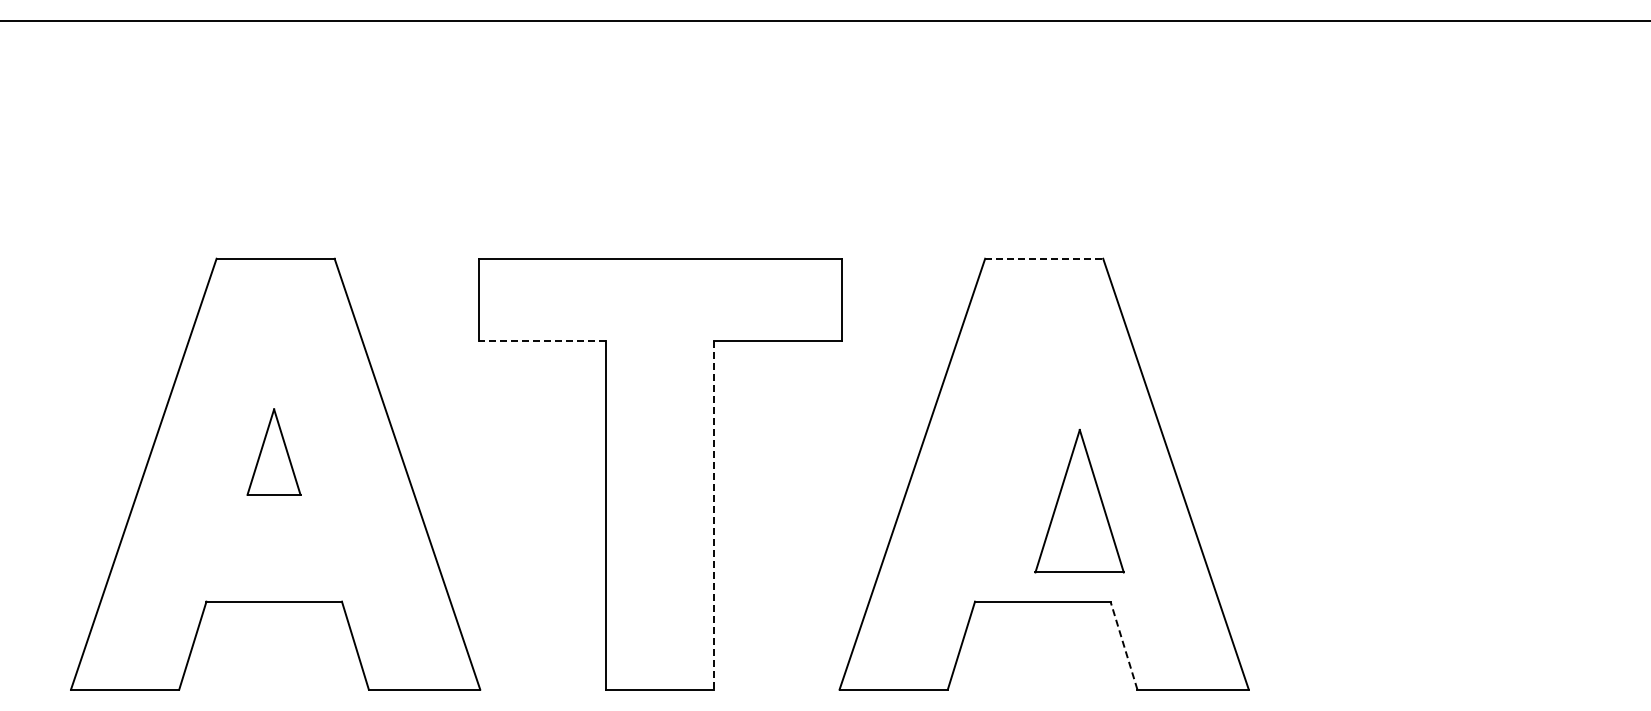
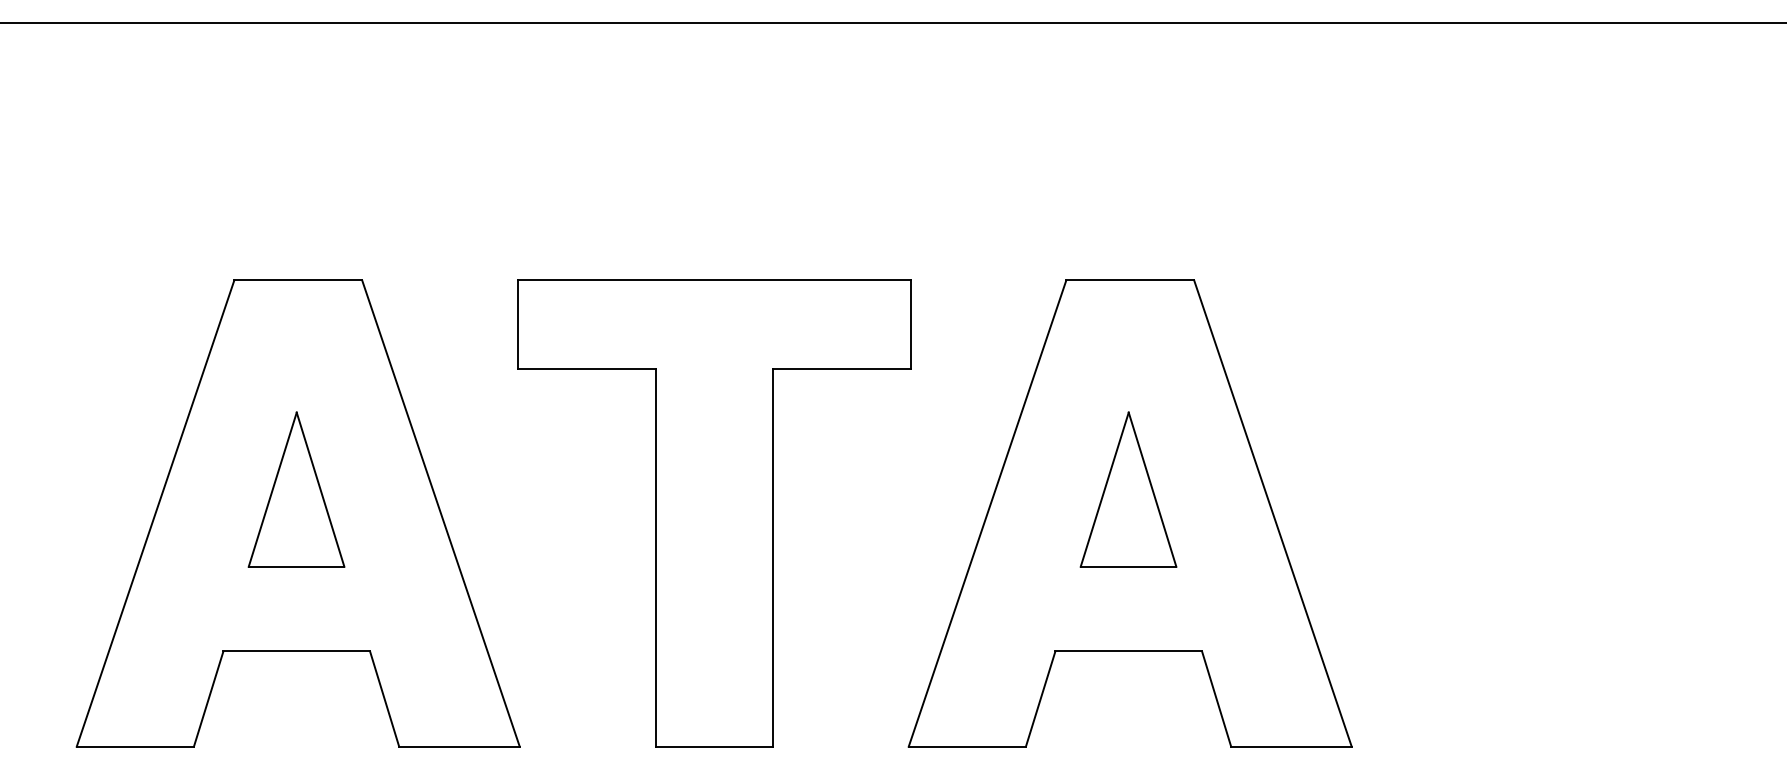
line: (1044, 258) -> (1130, 279), dashed -> solid
line: (542, 340) -> (587, 368), dashed -> solid
part: (273, 451) -> (295, 488), size x1.67
part: (1079, 501) -> (1128, 490), moved
line: (714, 515) -> (773, 558), dashed -> solid
line: (1123, 645) -> (1216, 698), dashed -> solid

